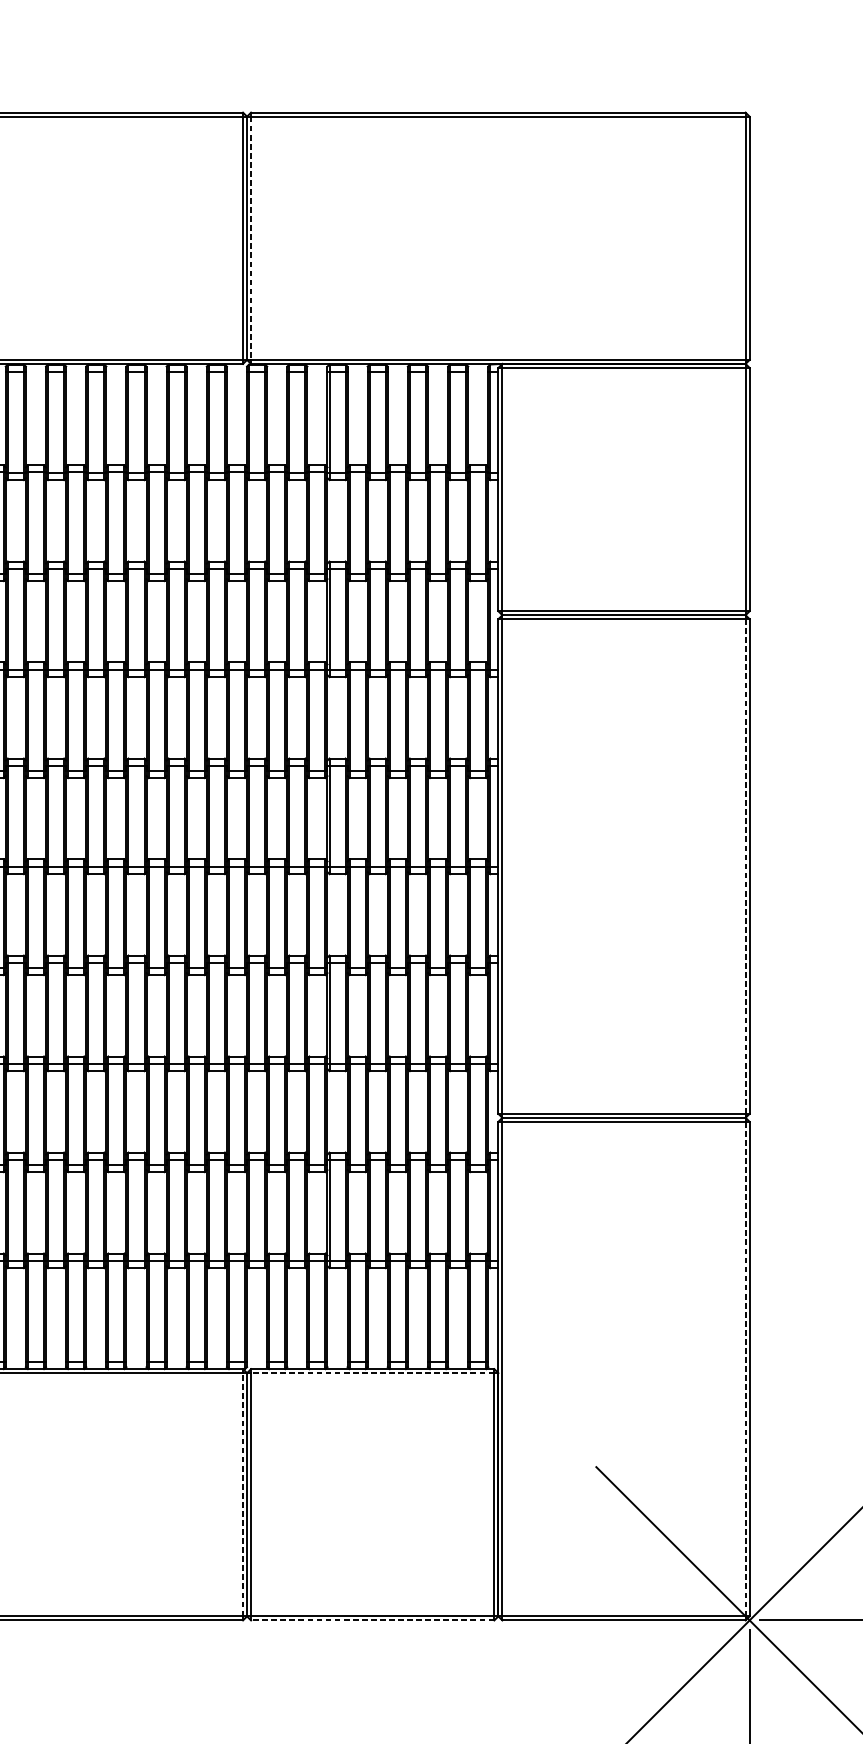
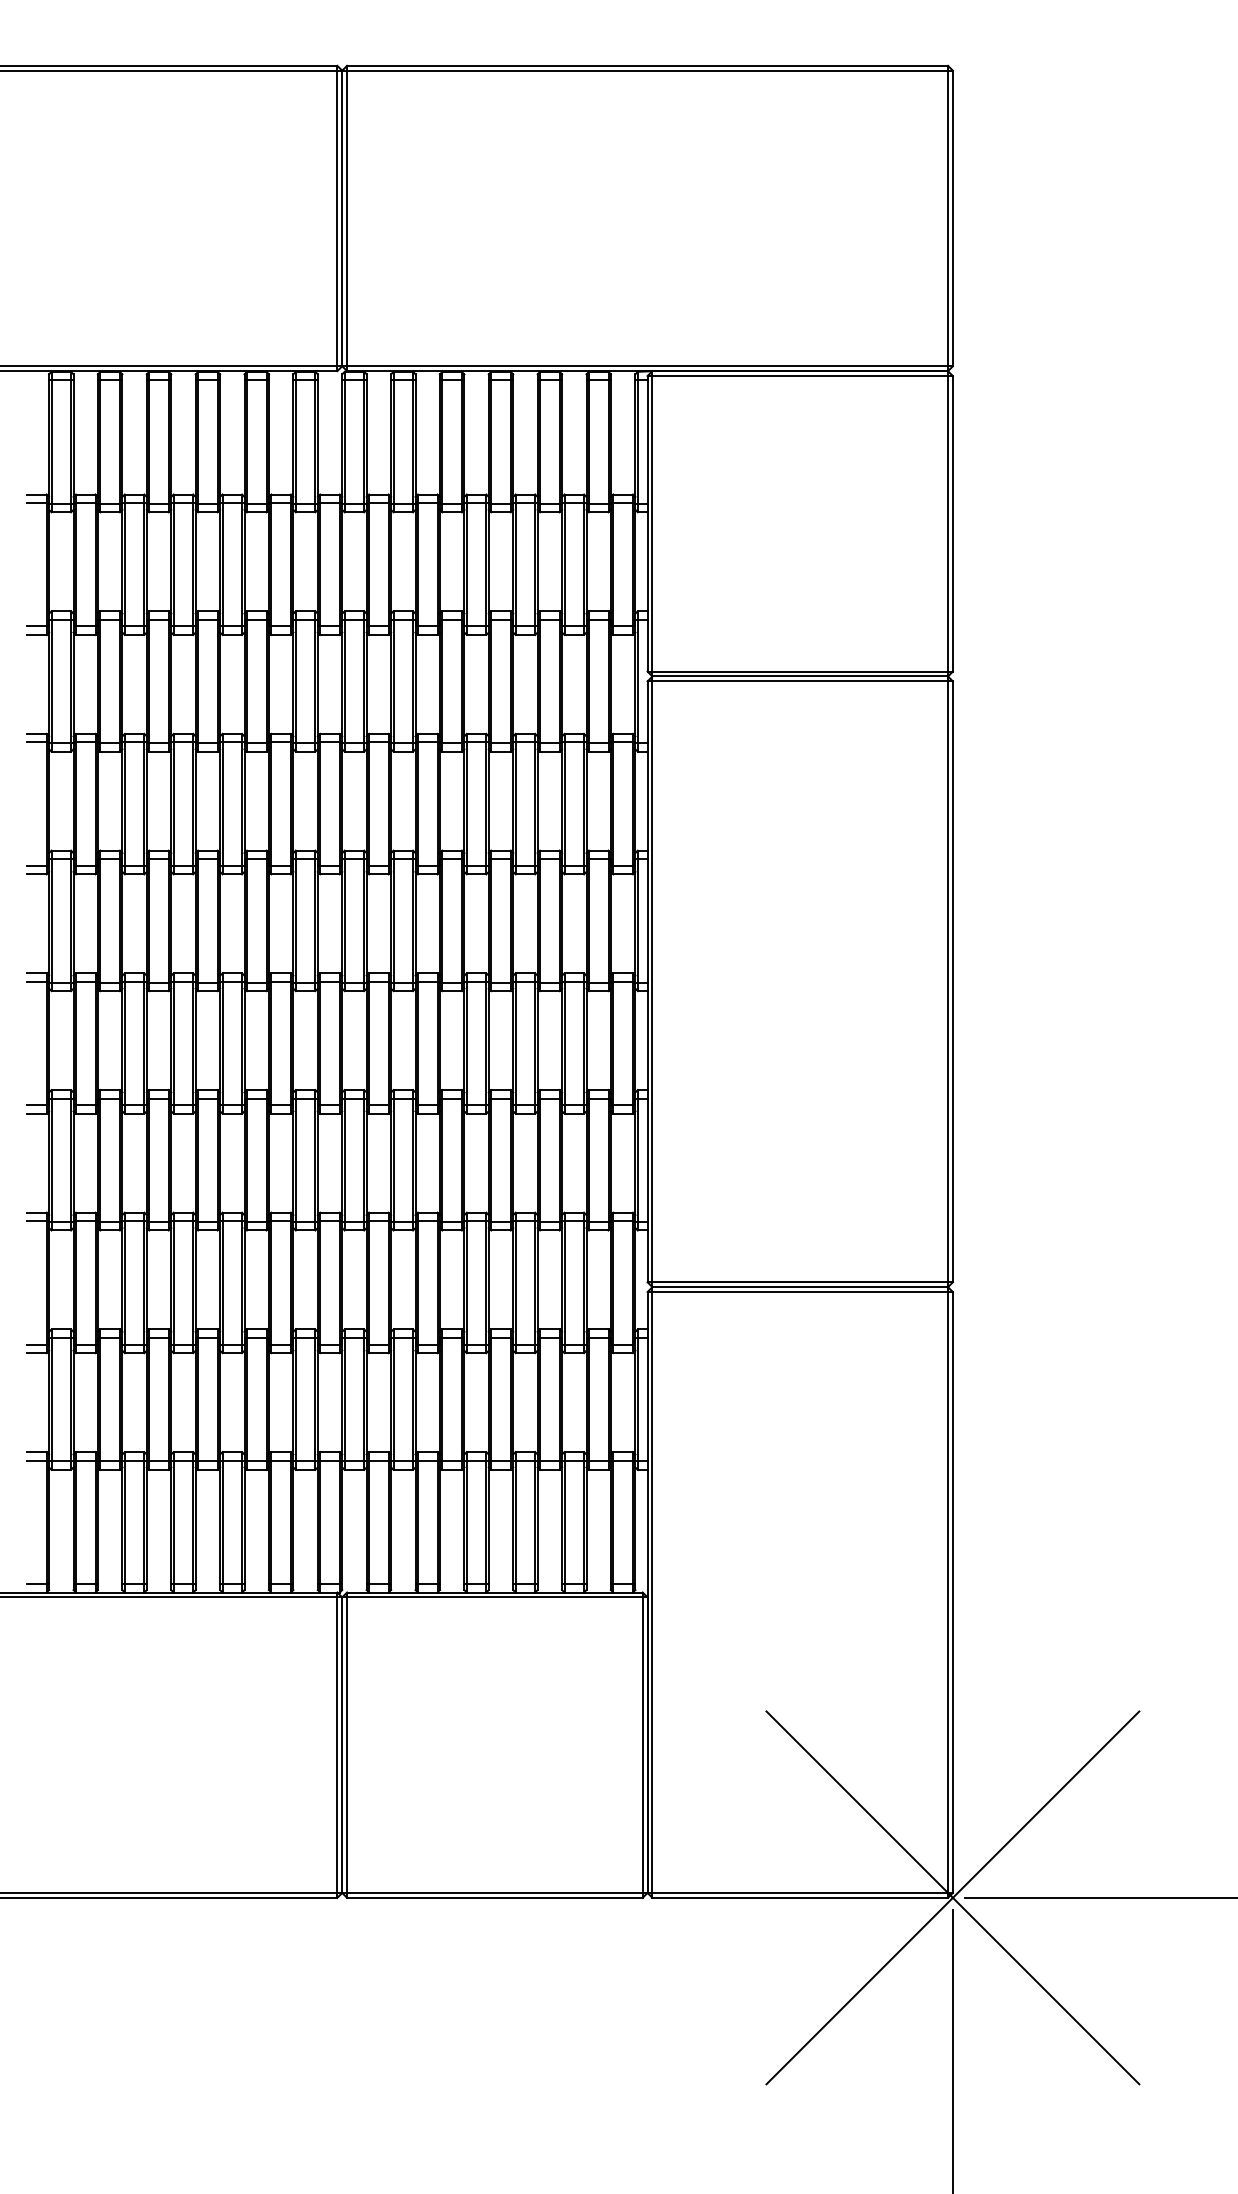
line: (251, 238) -> (347, 218), dashed -> solid
line: (746, 866) -> (948, 981), dashed -> solid
line: (746, 1369) -> (948, 1592), dashed -> solid
line: (372, 1373) -> (494, 1597), dashed -> solid
line: (243, 1495) -> (337, 1745), dashed -> solid
line: (372, 1620) -> (494, 1897), dashed -> solid

